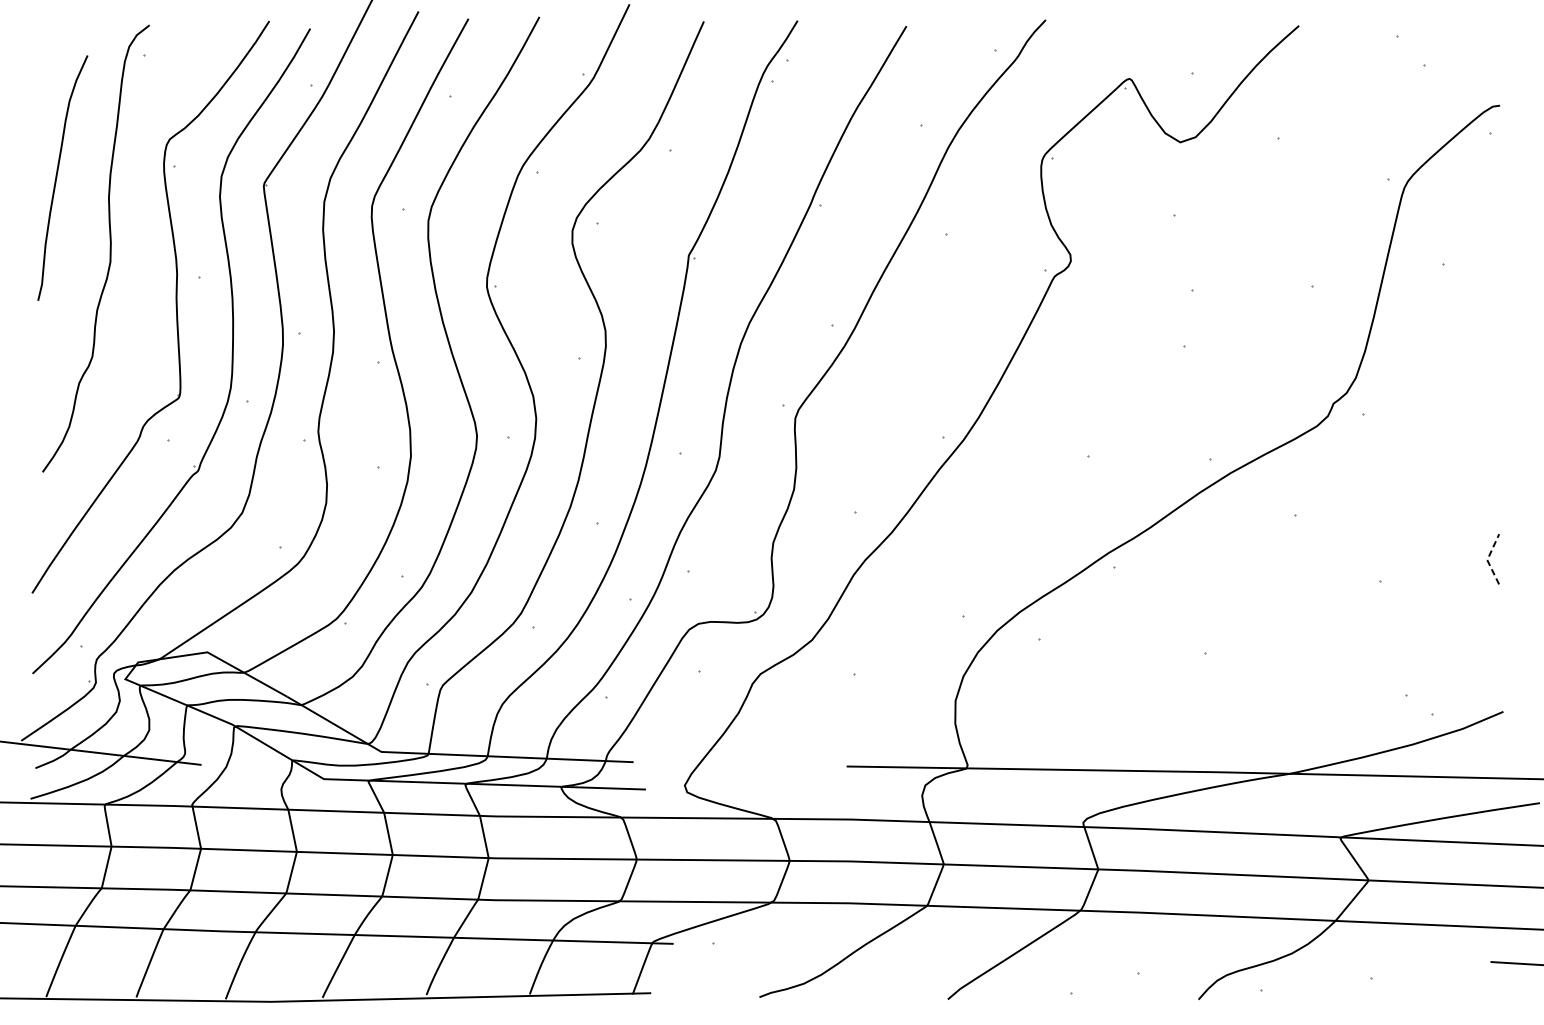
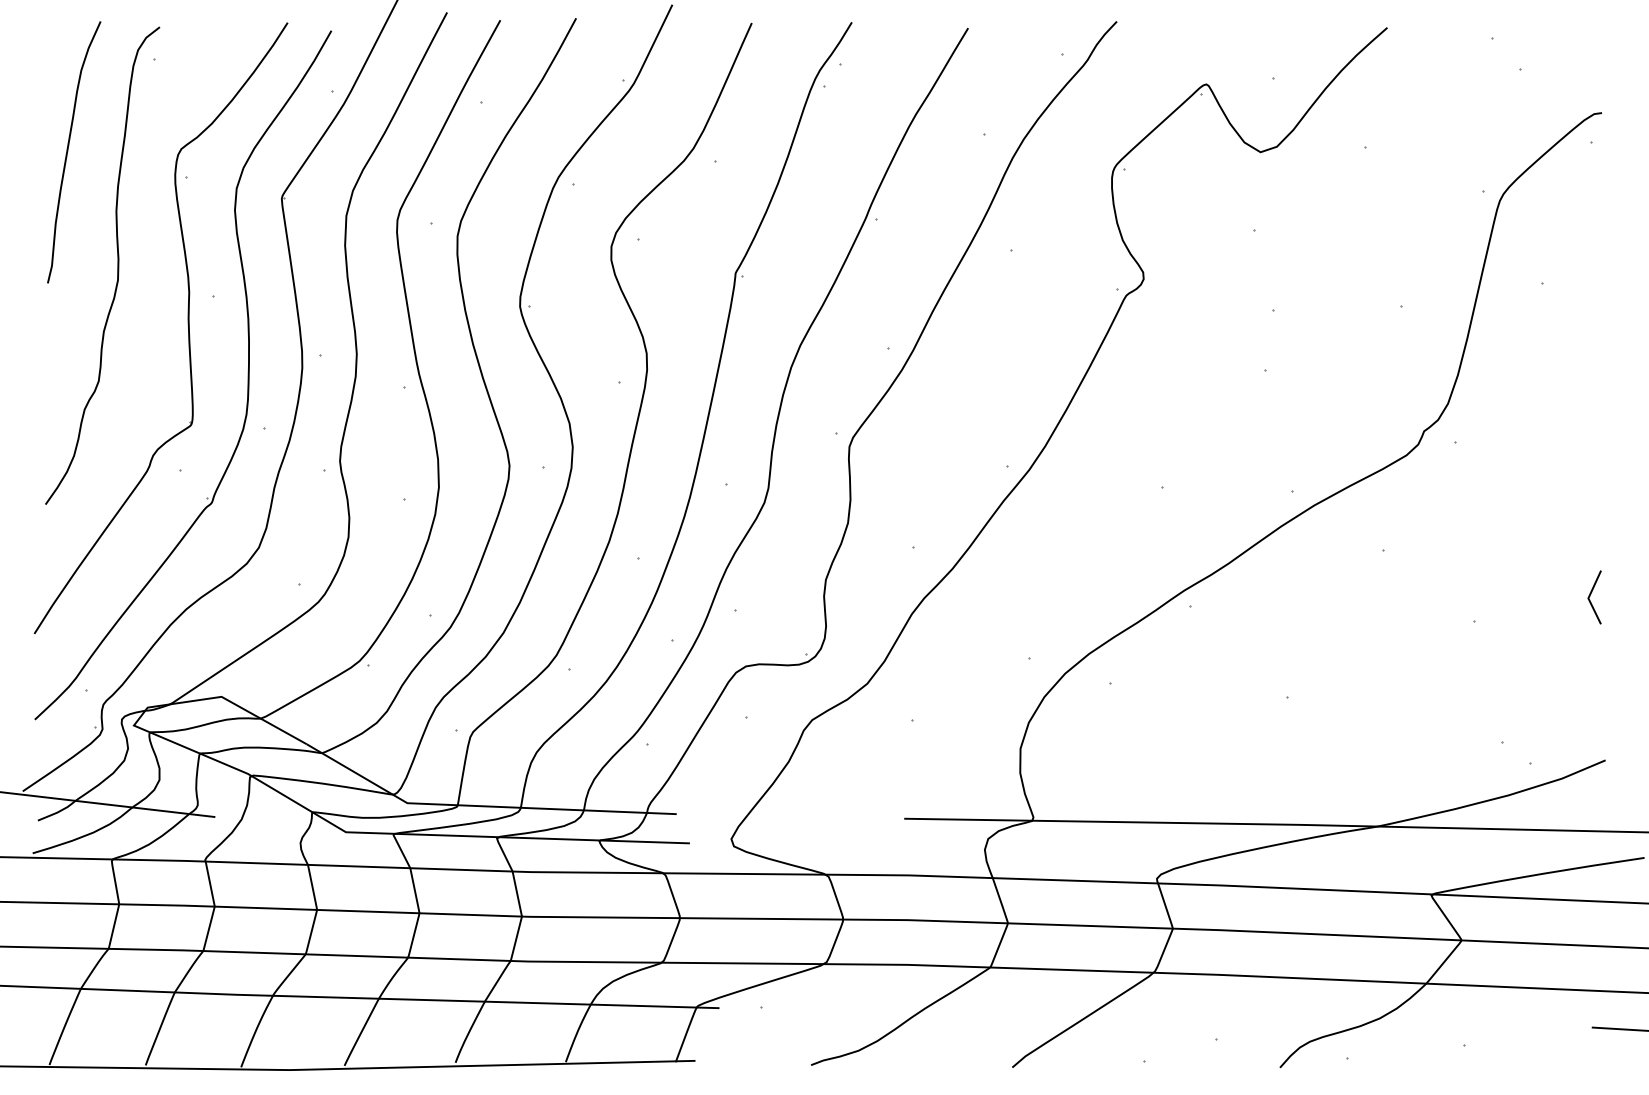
curve: (57, 177) -> (68, 151), moved
line: (1487, 559) -> (1588, 597), dashed -> solid

